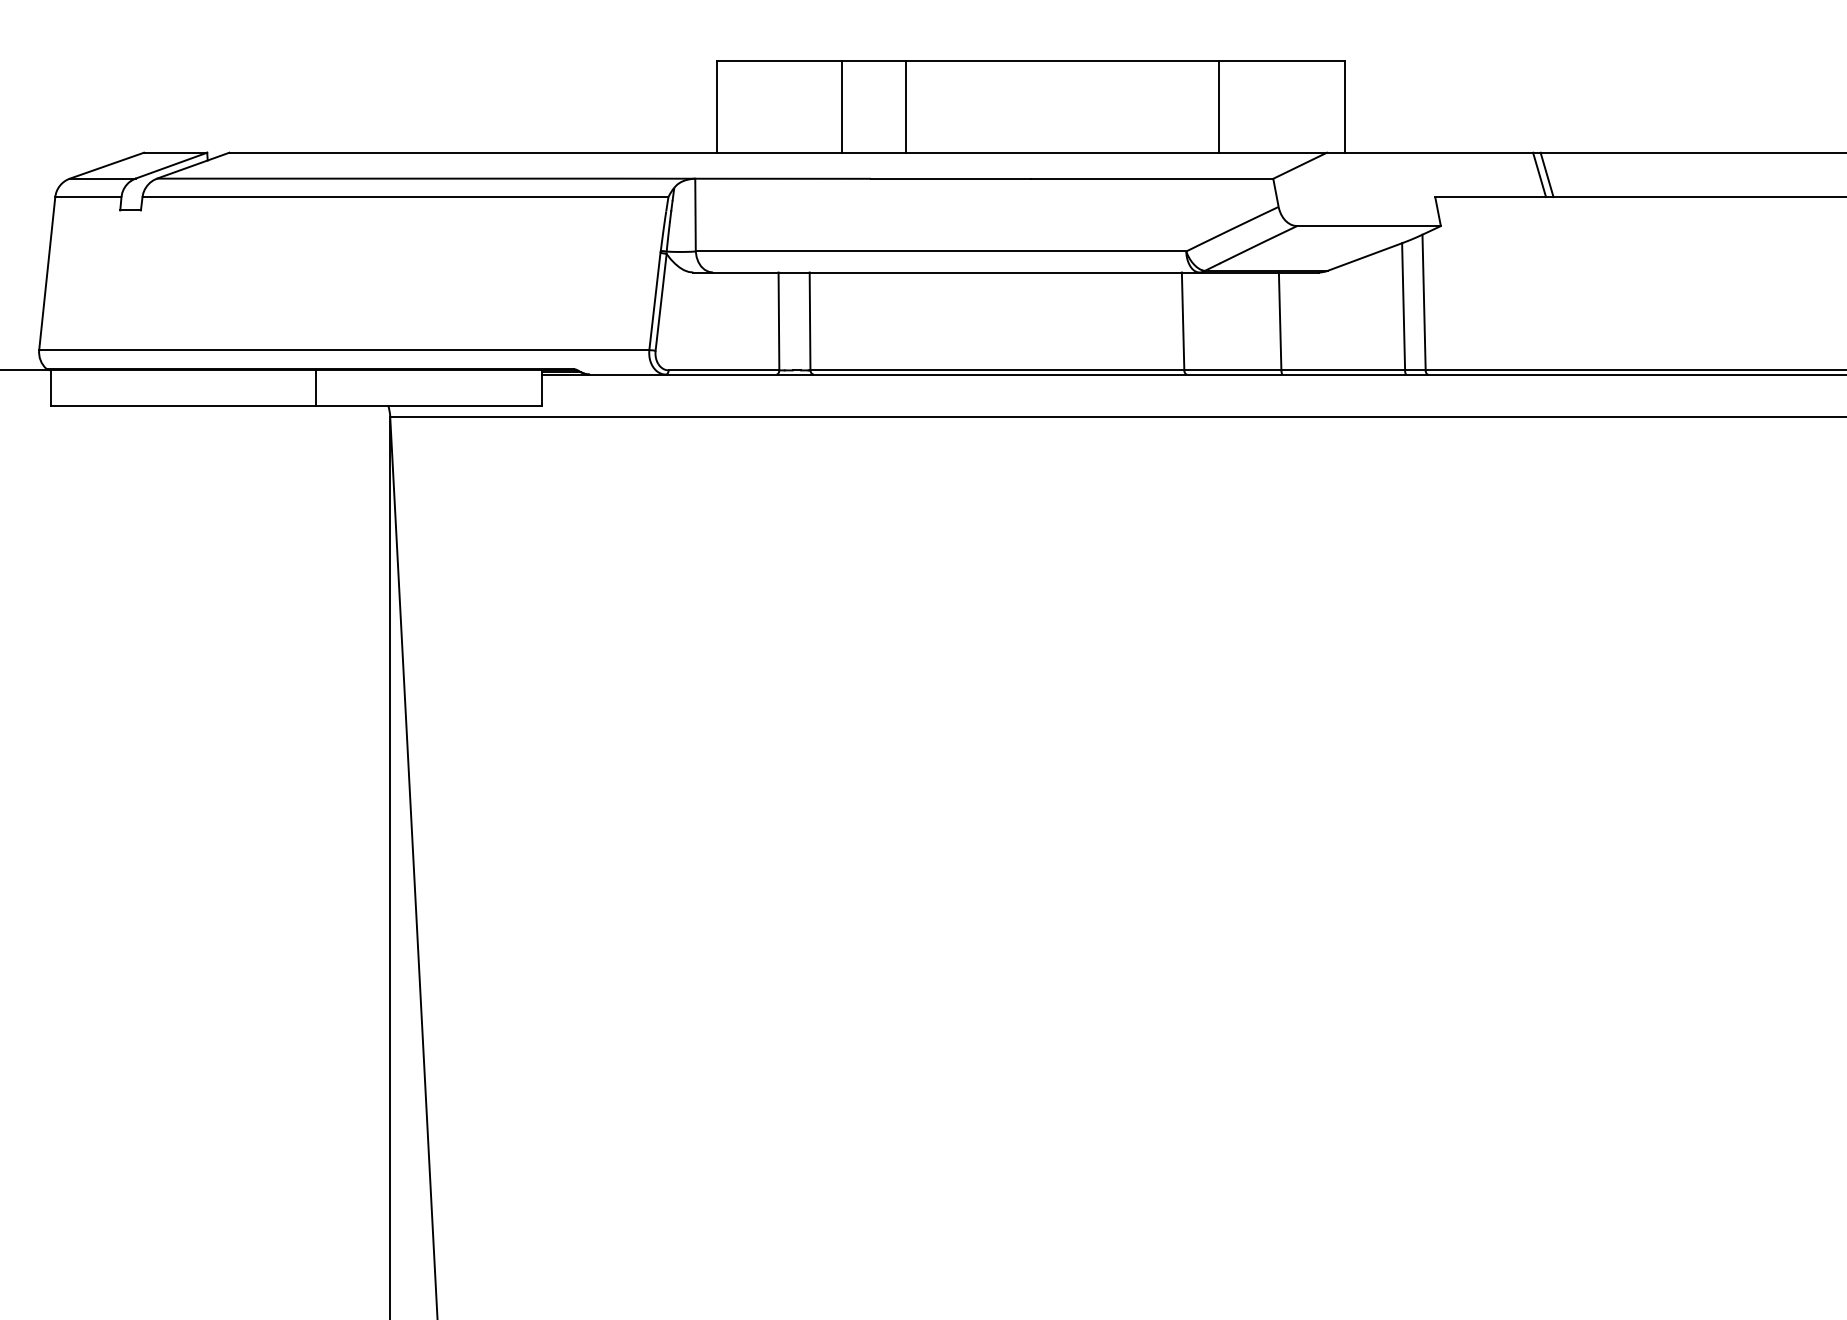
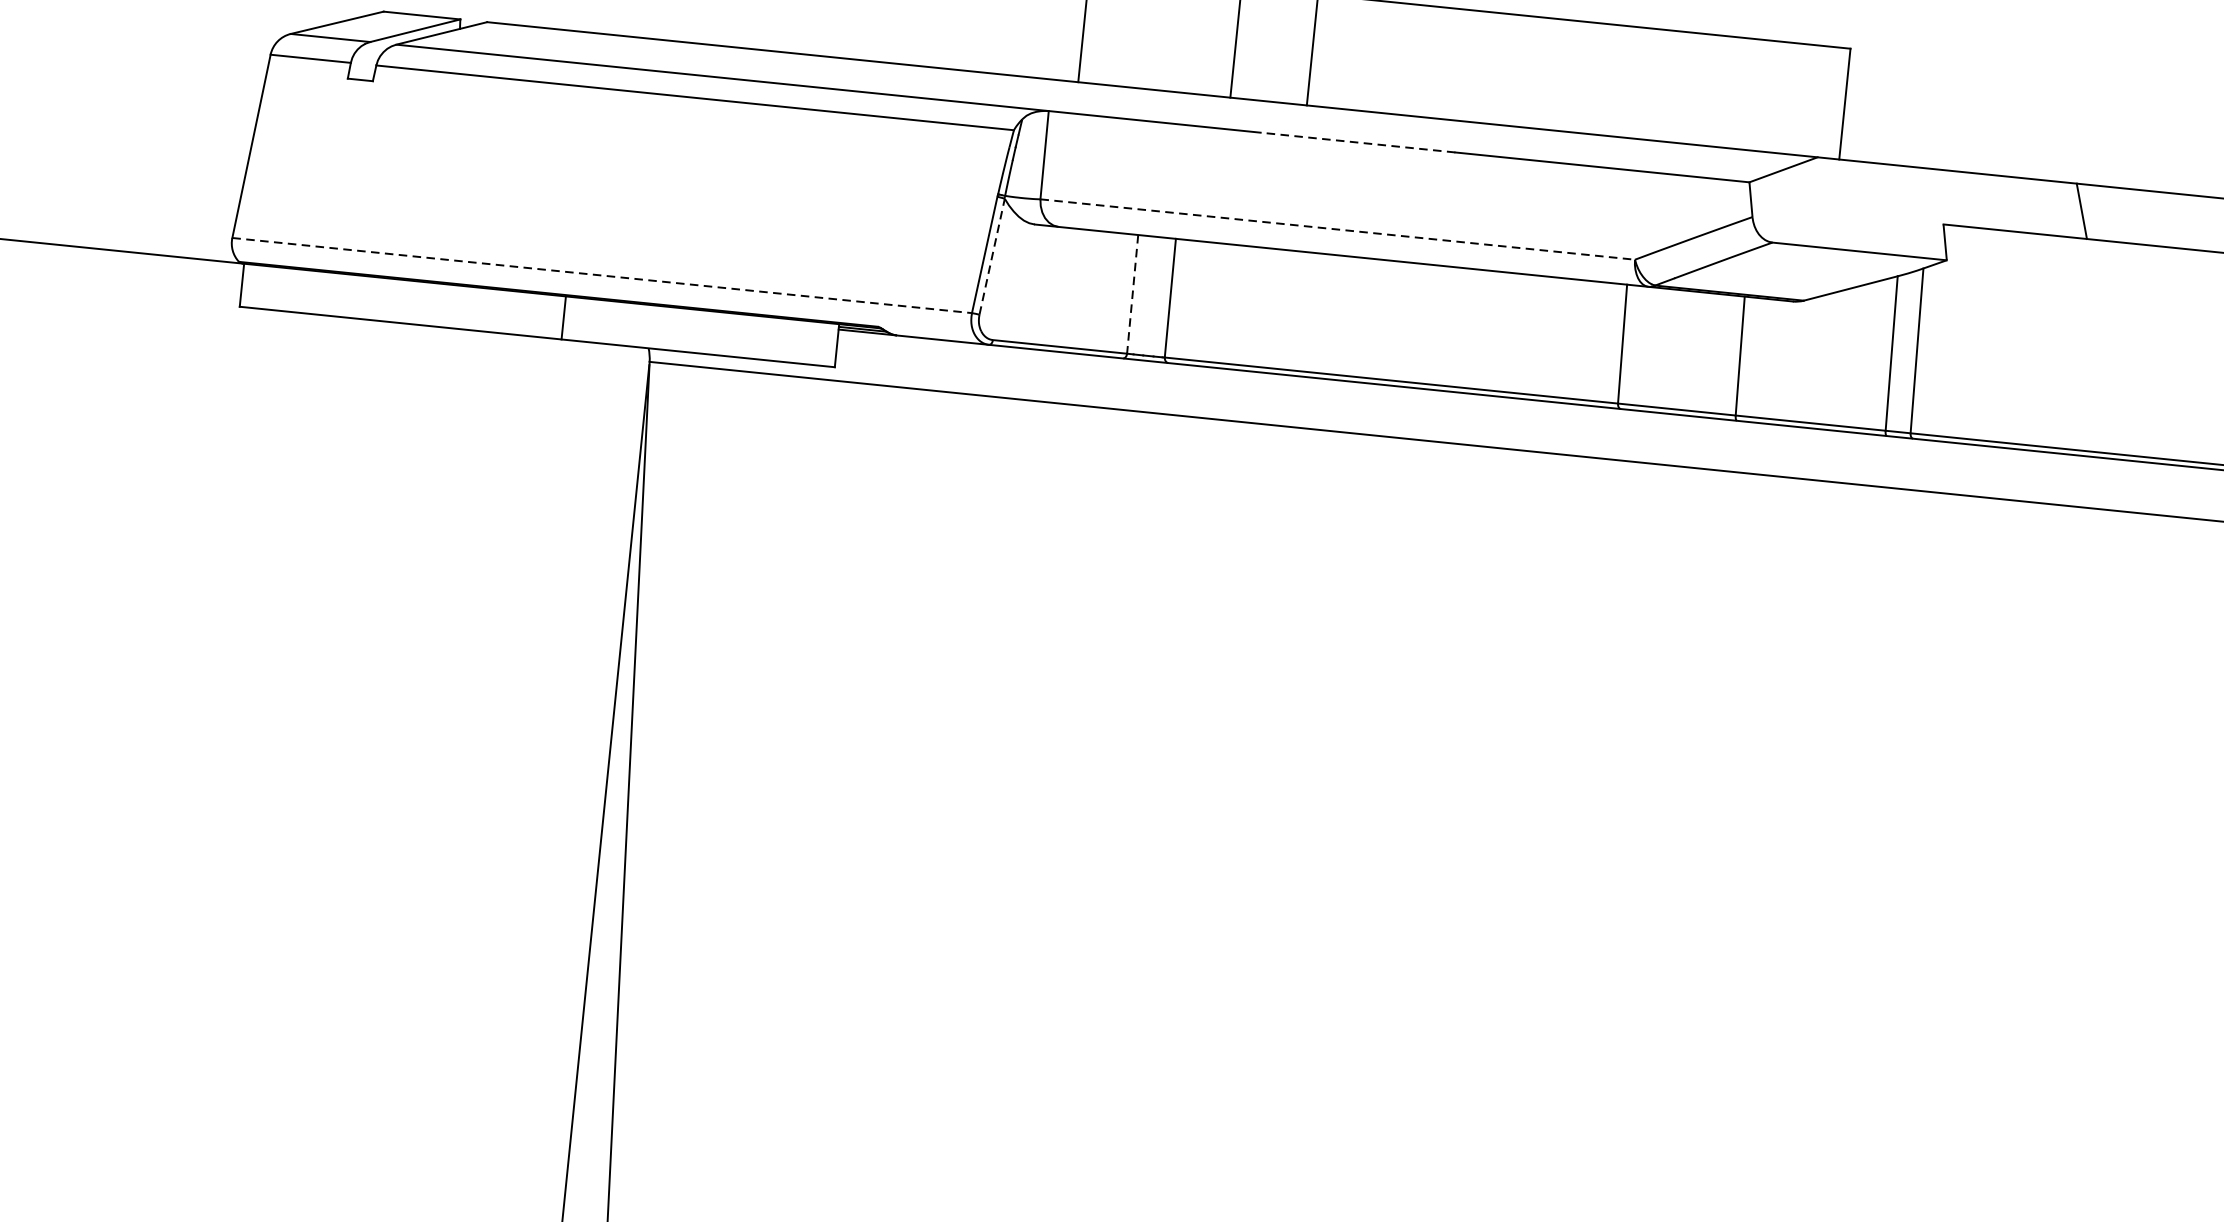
line: (1219, 106) -> (1693, 88), removed
line: (1539, 174) -> (2072, 209), removed
line: (950, 178) -> (1358, 142), solid -> dashed
line: (941, 251) -> (1338, 229), solid -> dashed
line: (661, 302) -> (992, 256), solid -> dashed
line: (778, 321) -> (1132, 294), solid -> dashed
line: (344, 350) -> (602, 276), solid -> dashed

